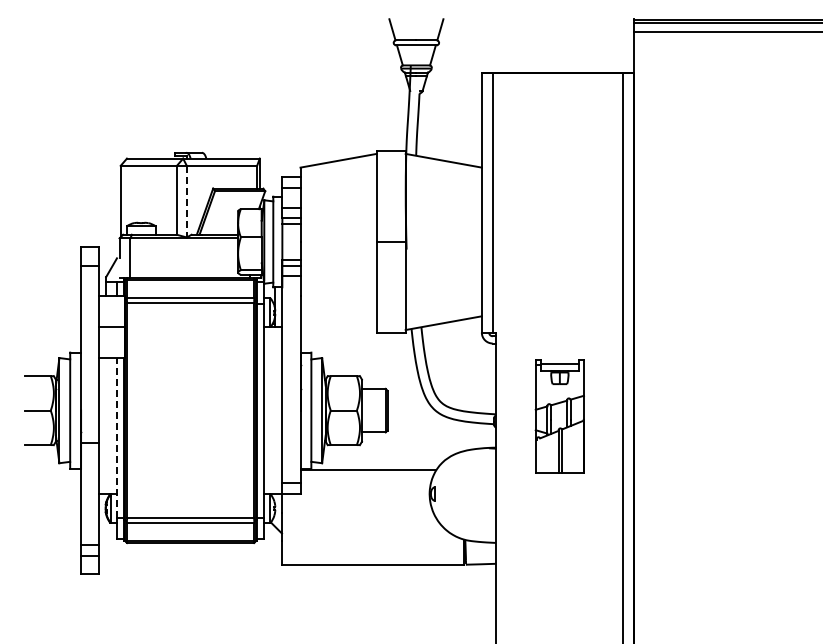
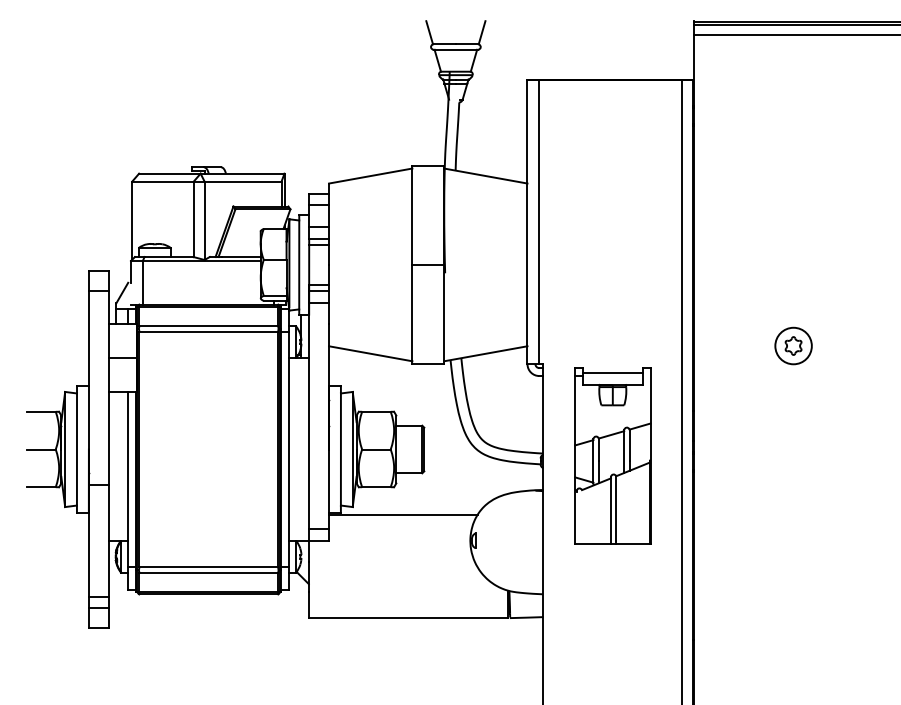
line: (186, 201) -> (204, 220), dashed -> solid
part: (724, 315) -> (793, 345), added
line: (338, 323) -> (370, 354), added
part: (559, 416) -> (612, 455), size x1.43
line: (117, 437) -> (128, 478), dashed -> solid

